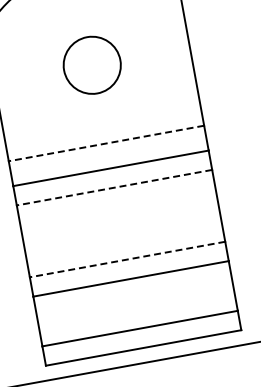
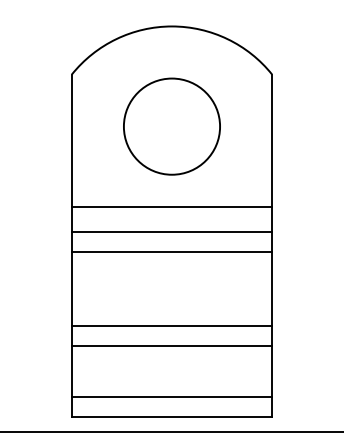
circle: (91, 65) -> (171, 126), size x1.67
line: (105, 143) -> (171, 206), dashed -> solid
line: (114, 188) -> (171, 252), dashed -> solid
line: (127, 259) -> (171, 325), dashed -> solid

